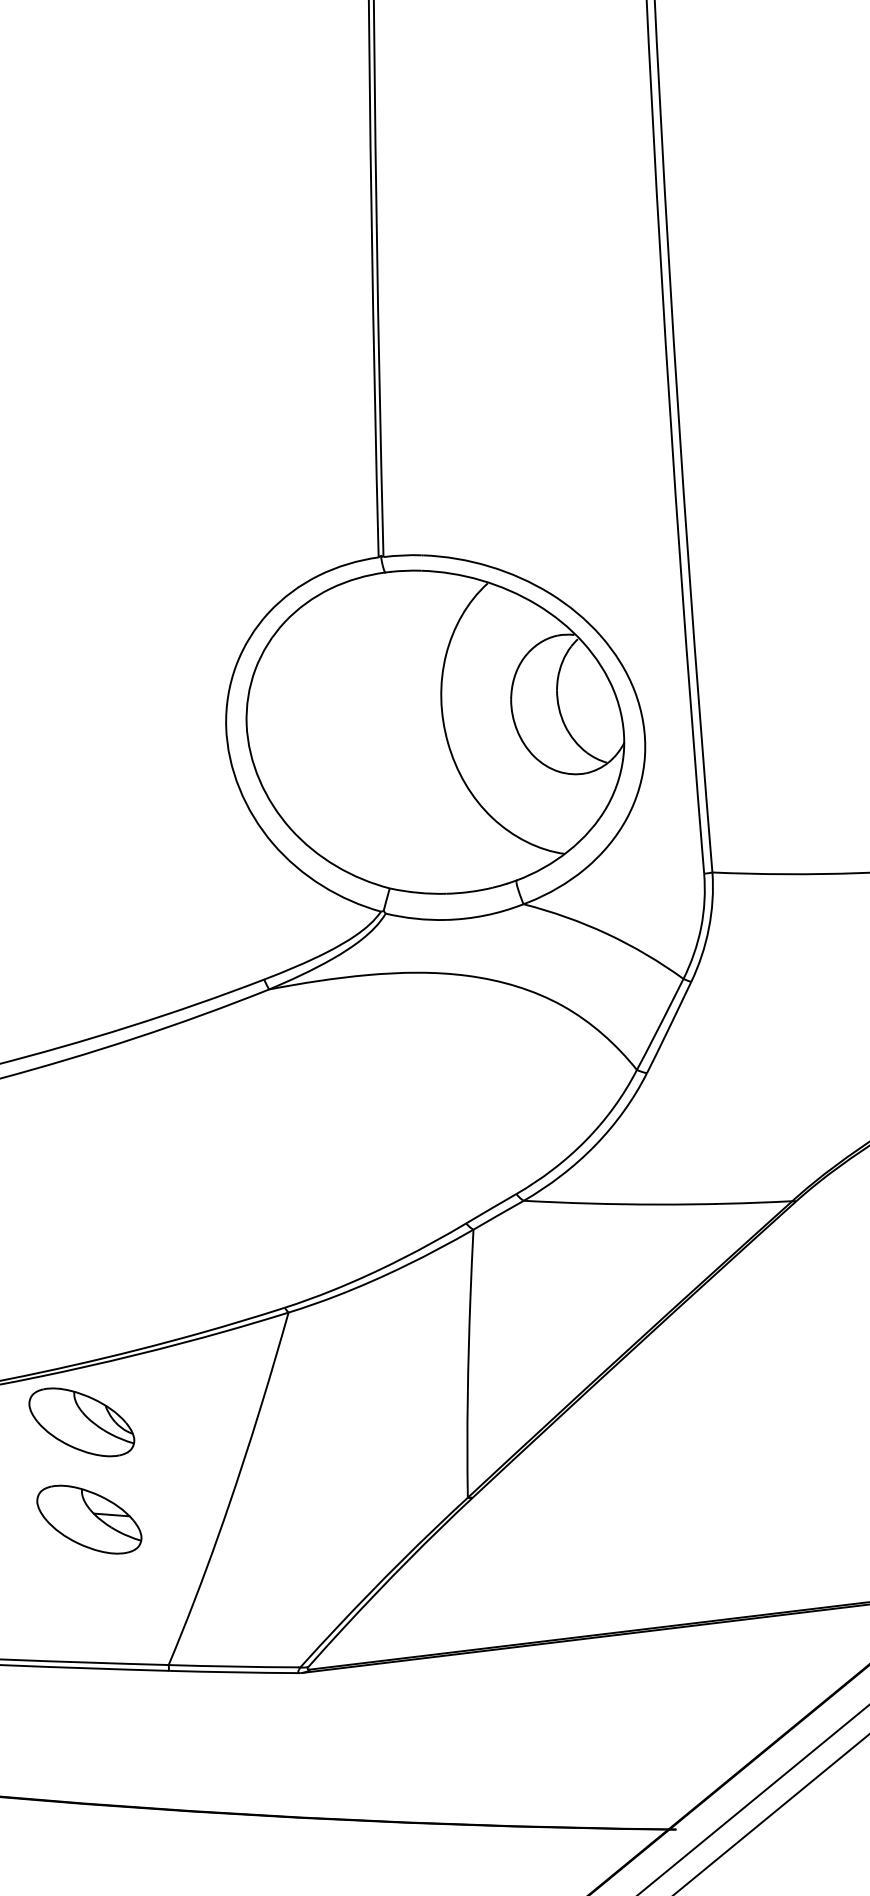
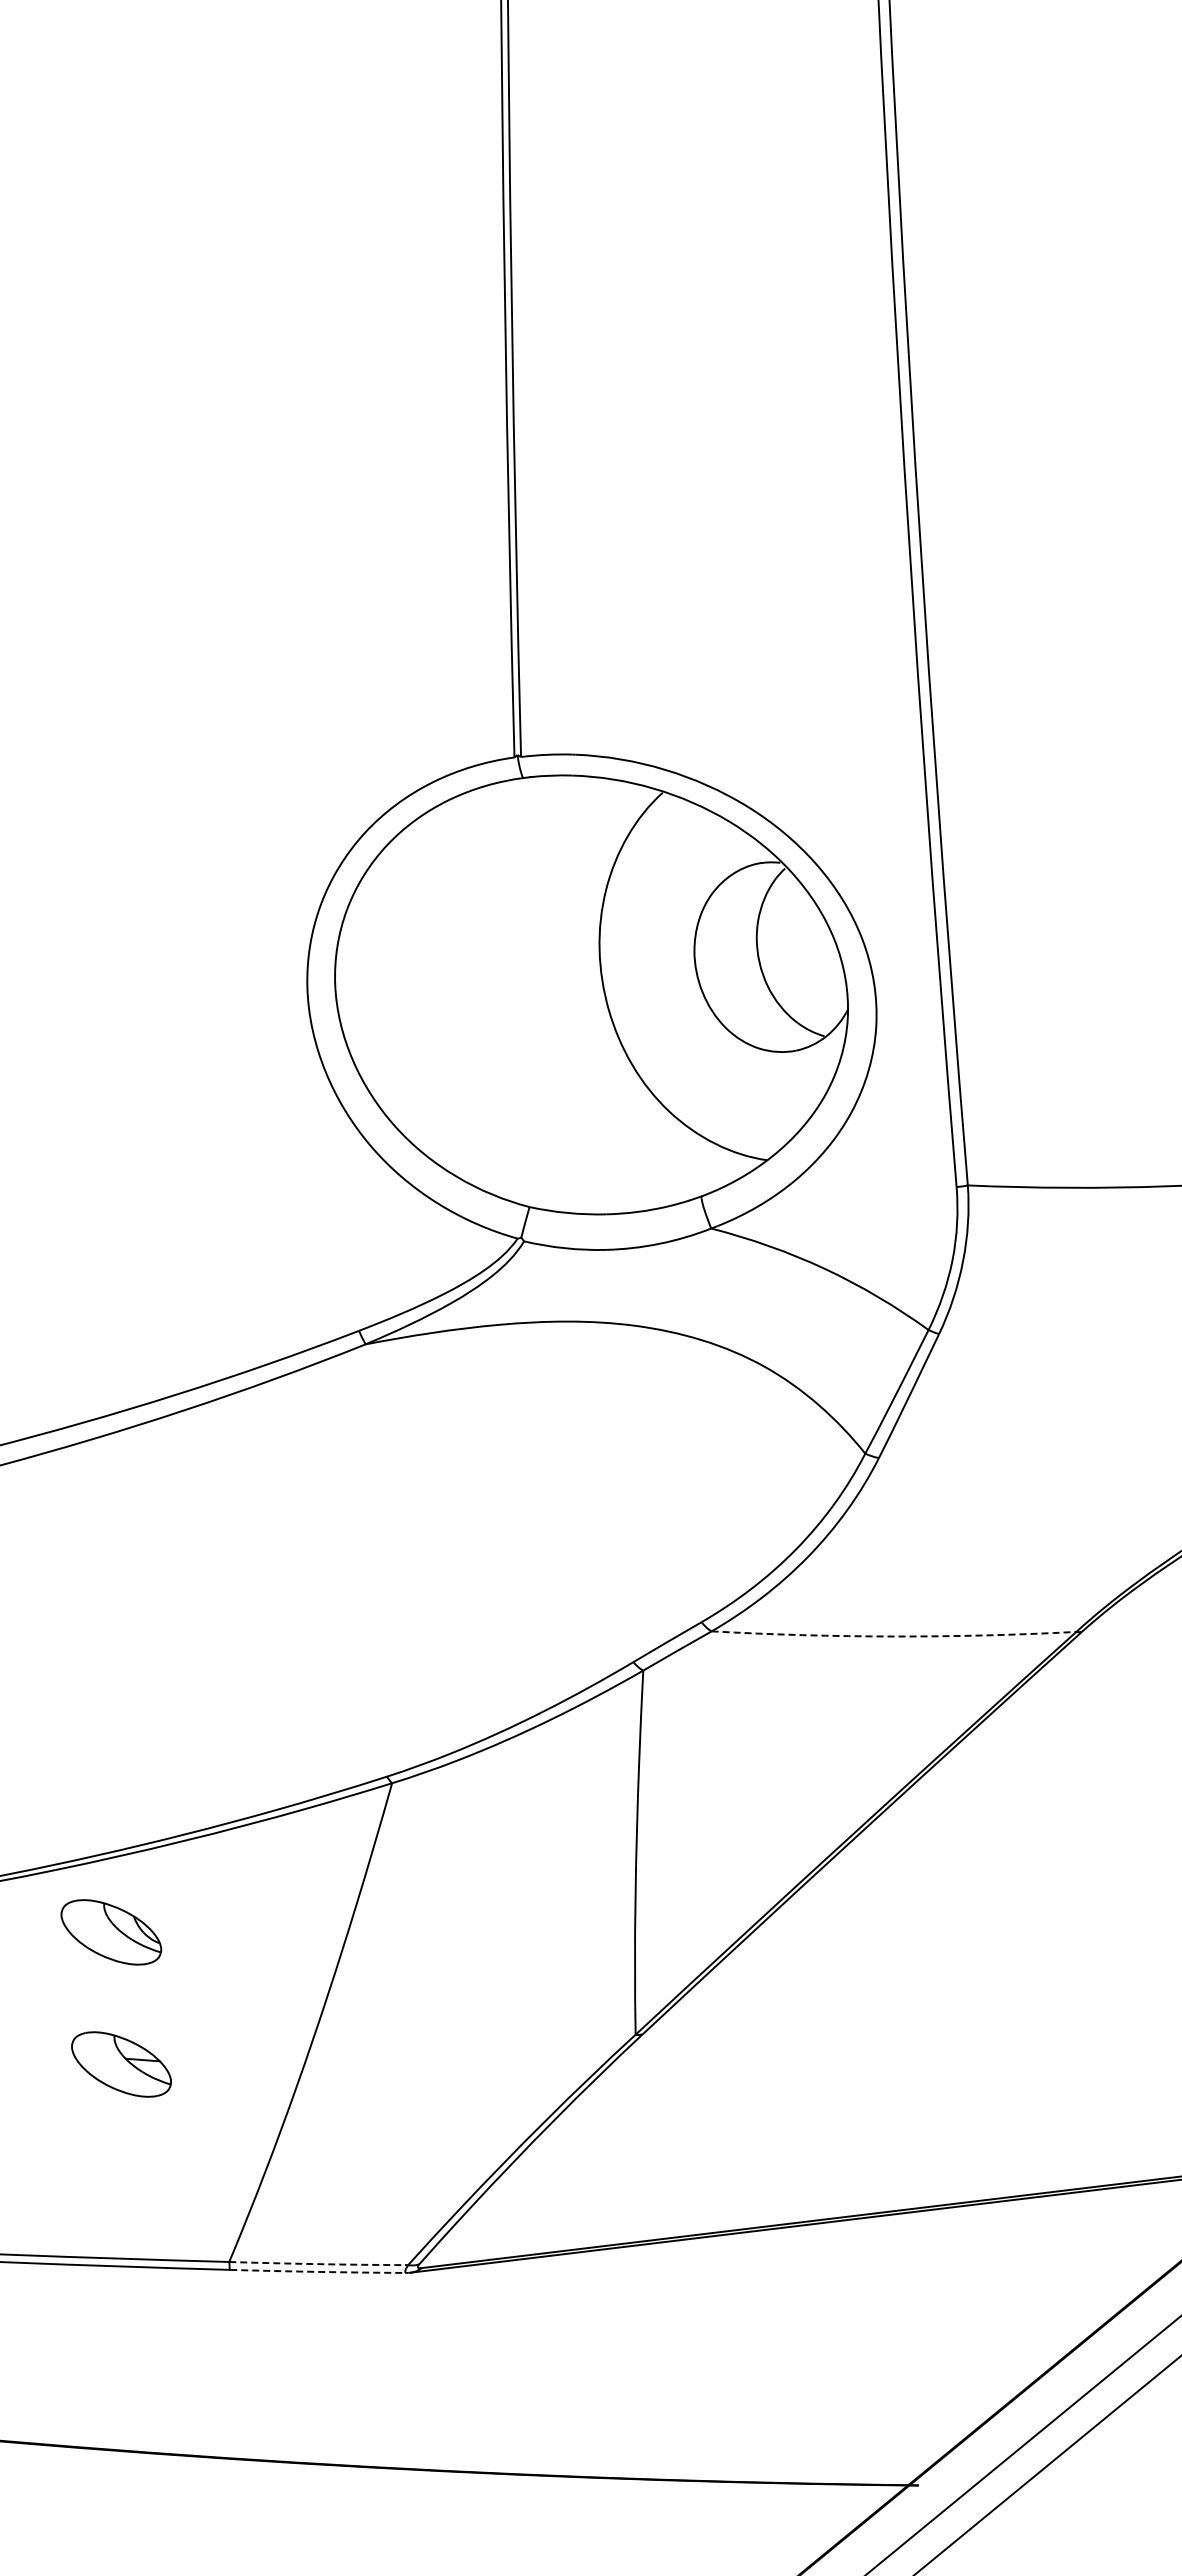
arc: (657, 1204) -> (893, 1636), solid -> dashed
part: (81, 1422) -> (111, 1932), size x0.7
part: (89, 1519) -> (121, 2064), size x0.7
arc: (233, 1666) -> (317, 2264), solid -> dashed
arc: (234, 1672) -> (318, 2271), solid -> dashed

